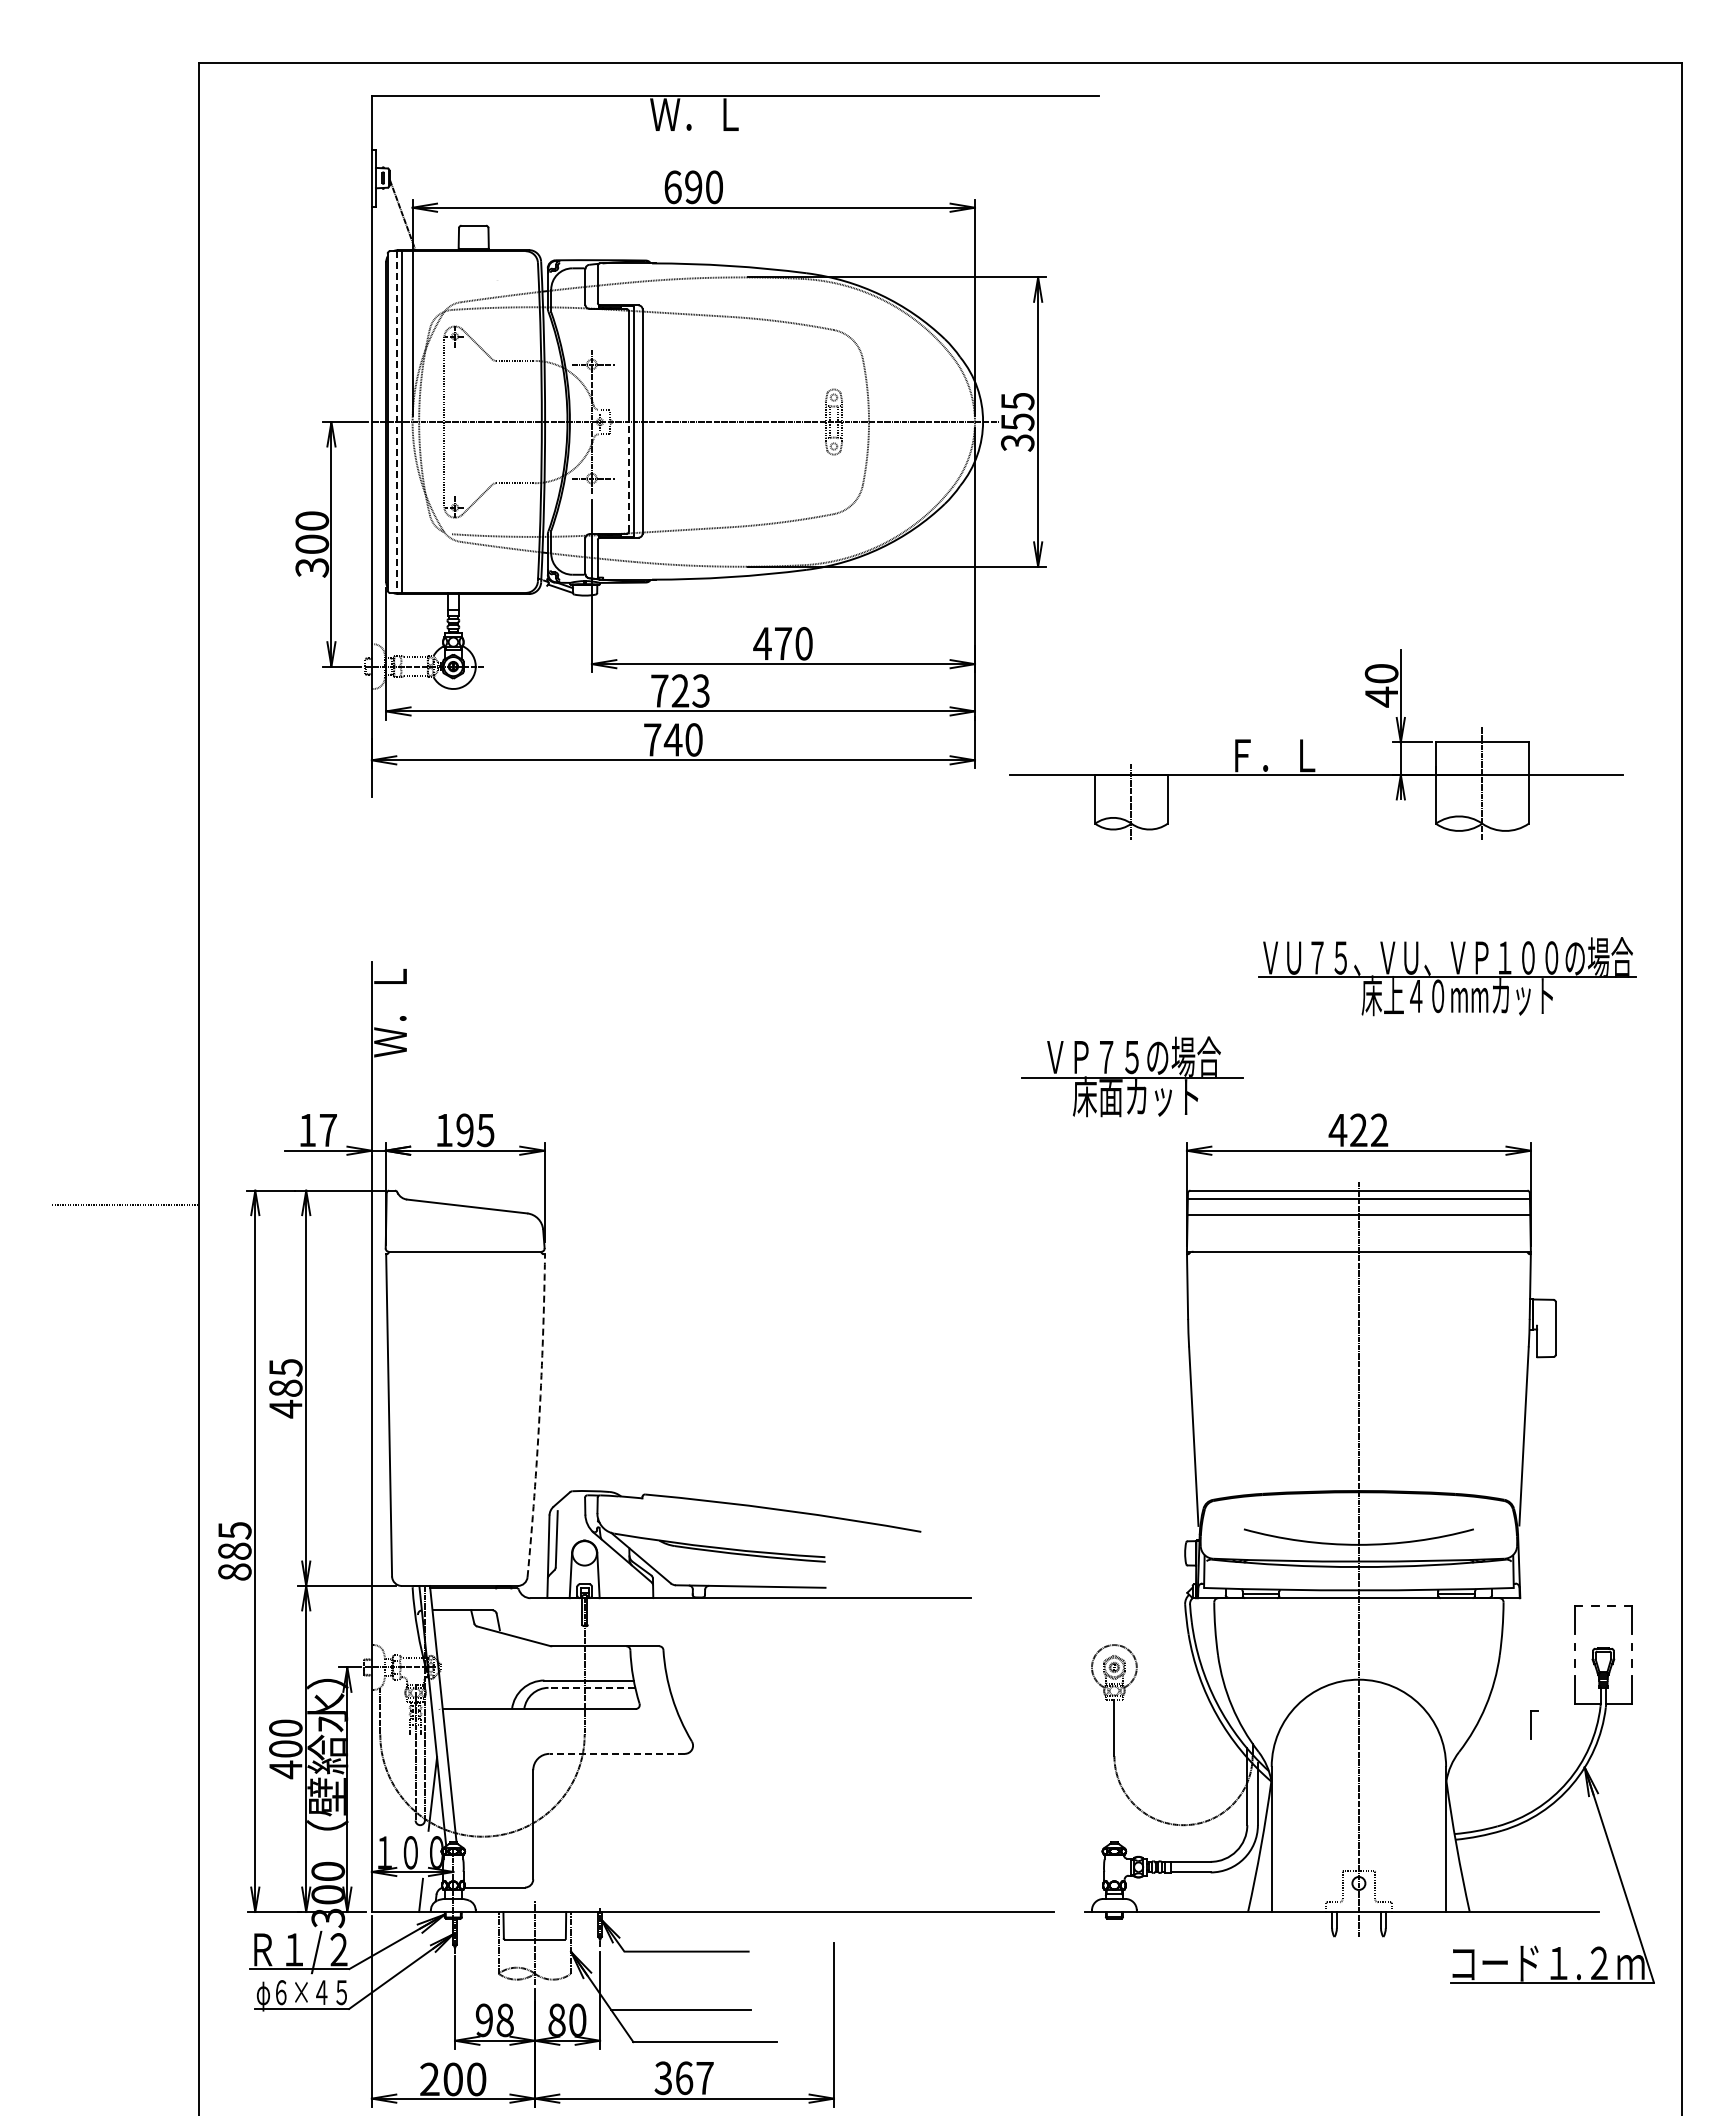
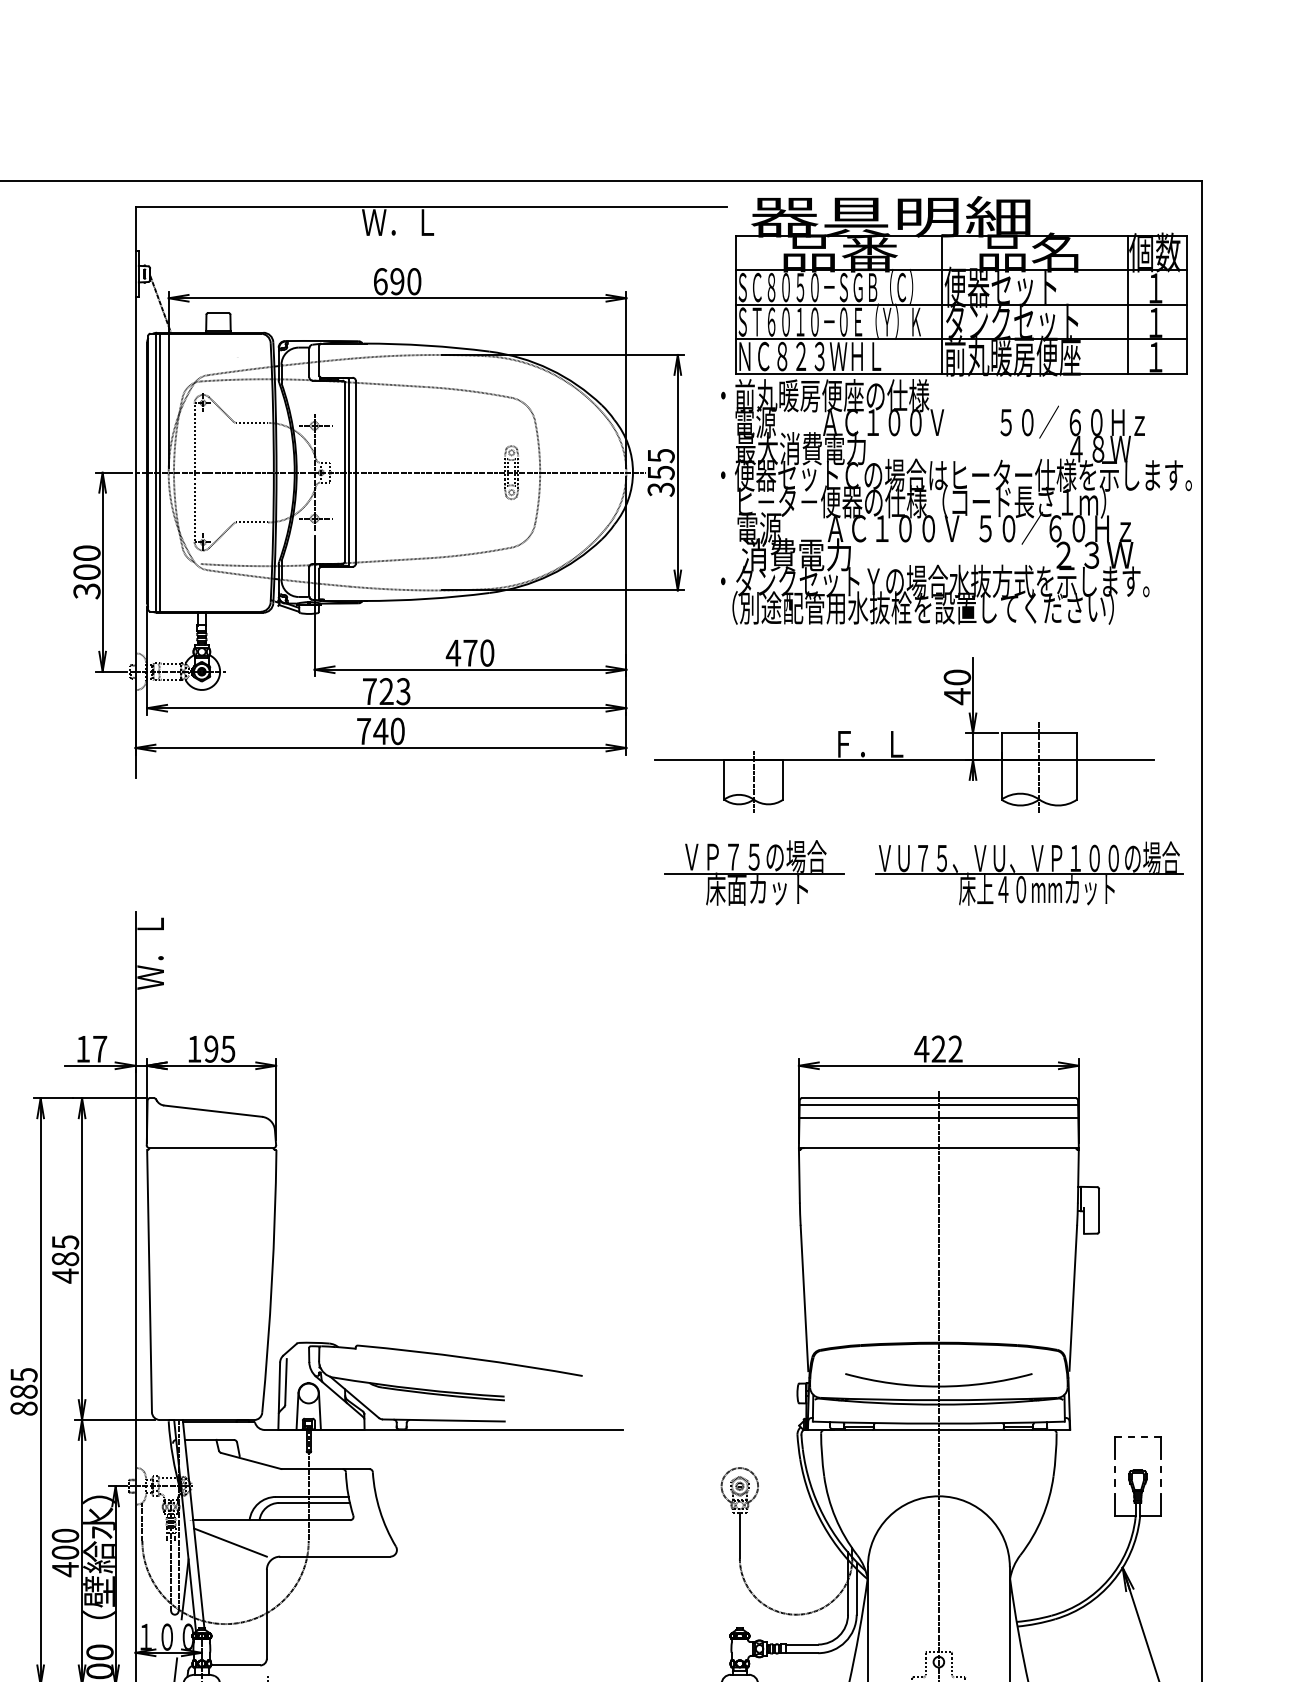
part: (1365, 345) -> (944, 410), added
line: (397, 422) -> (156, 473), dashed -> solid
line: (628, 476) -> (344, 517), dashed -> solid
part: (1447, 976) -> (1028, 873), moved
part: (1132, 1076) -> (754, 872), moved
arc: (539, 1415) -> (271, 1281), dashed -> solid
line: (591, 1687) -> (314, 1502), dashed -> solid
part: (1534, 1724) -> (1081, 1532), removed
line: (488, 1736) -> (230, 1542), added
line: (617, 1753) -> (335, 1556), dashed -> solid

